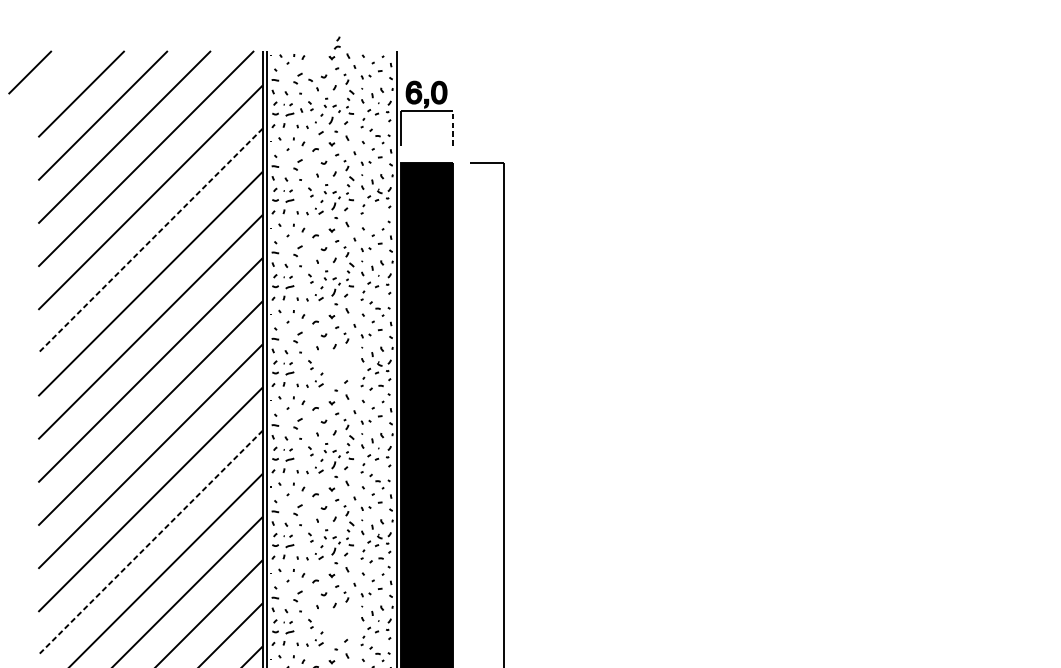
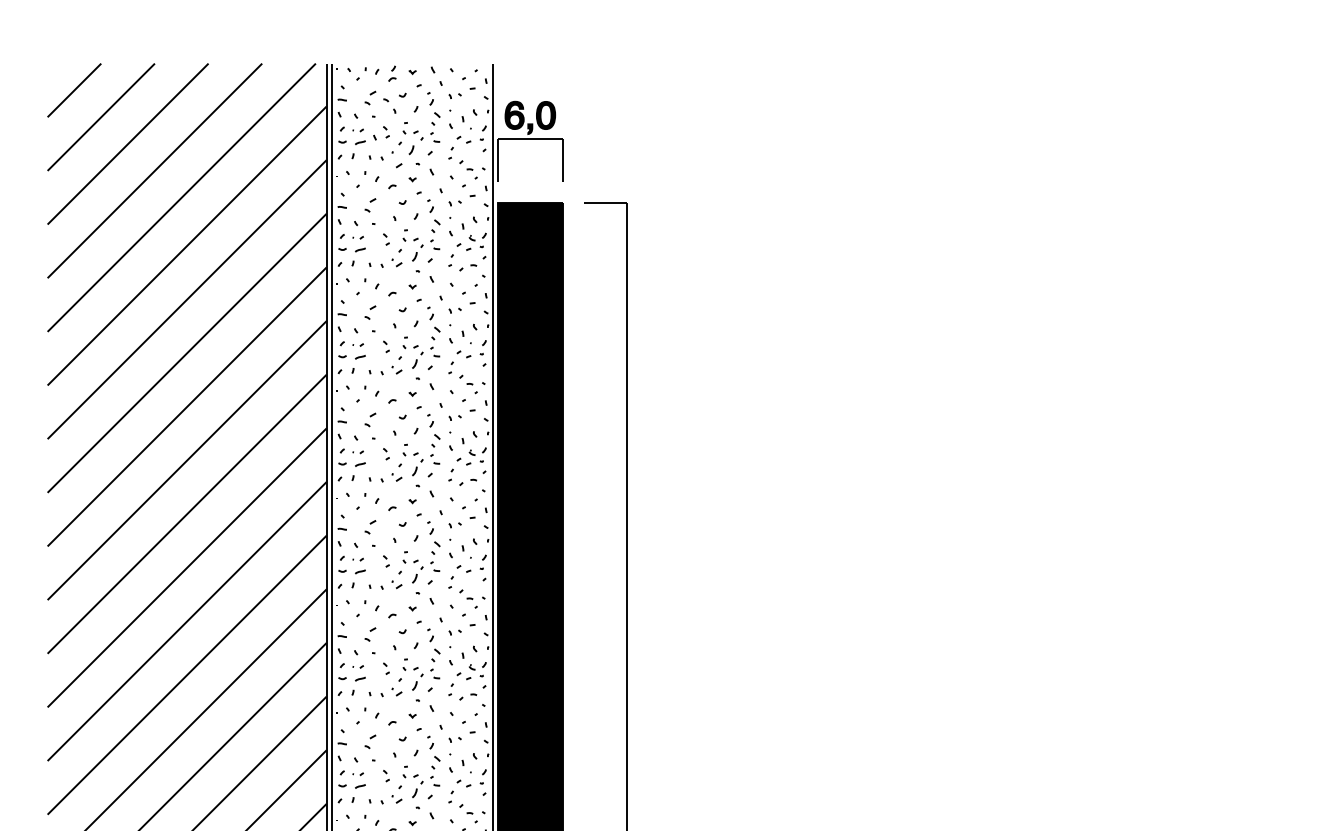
part: (337, 42) -> (392, 73), moved
line: (30, 72) -> (74, 90), moved
line: (452, 128) -> (562, 159), dashed -> solid
part: (376, 214) -> (468, 267), added
line: (150, 241) -> (186, 300), dashed -> solid
part: (339, 366) -> (421, 455), added
line: (150, 543) -> (186, 675), dashed -> solid
part: (339, 624) -> (421, 776), added

